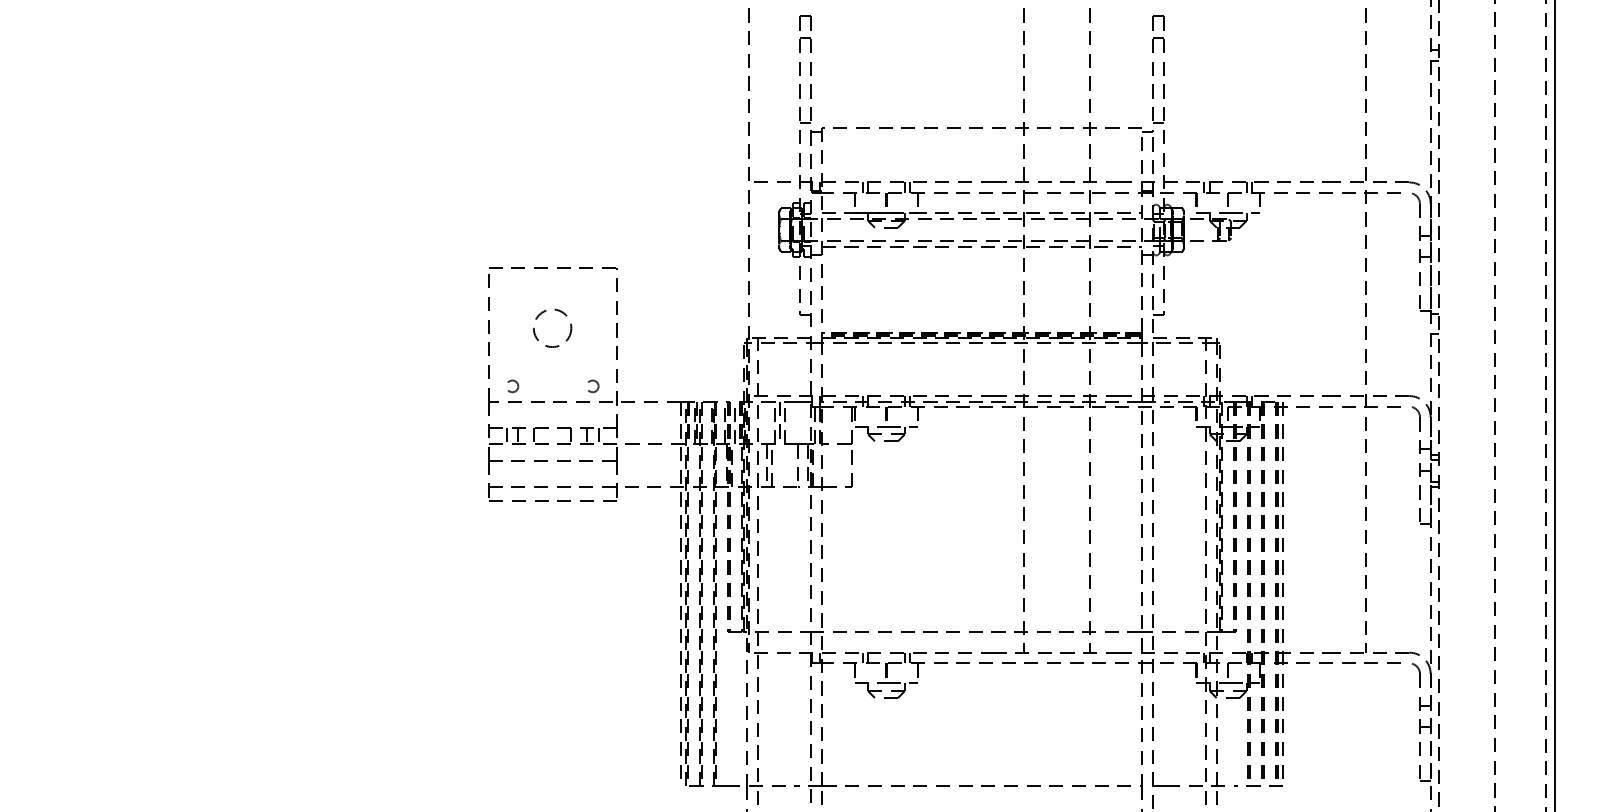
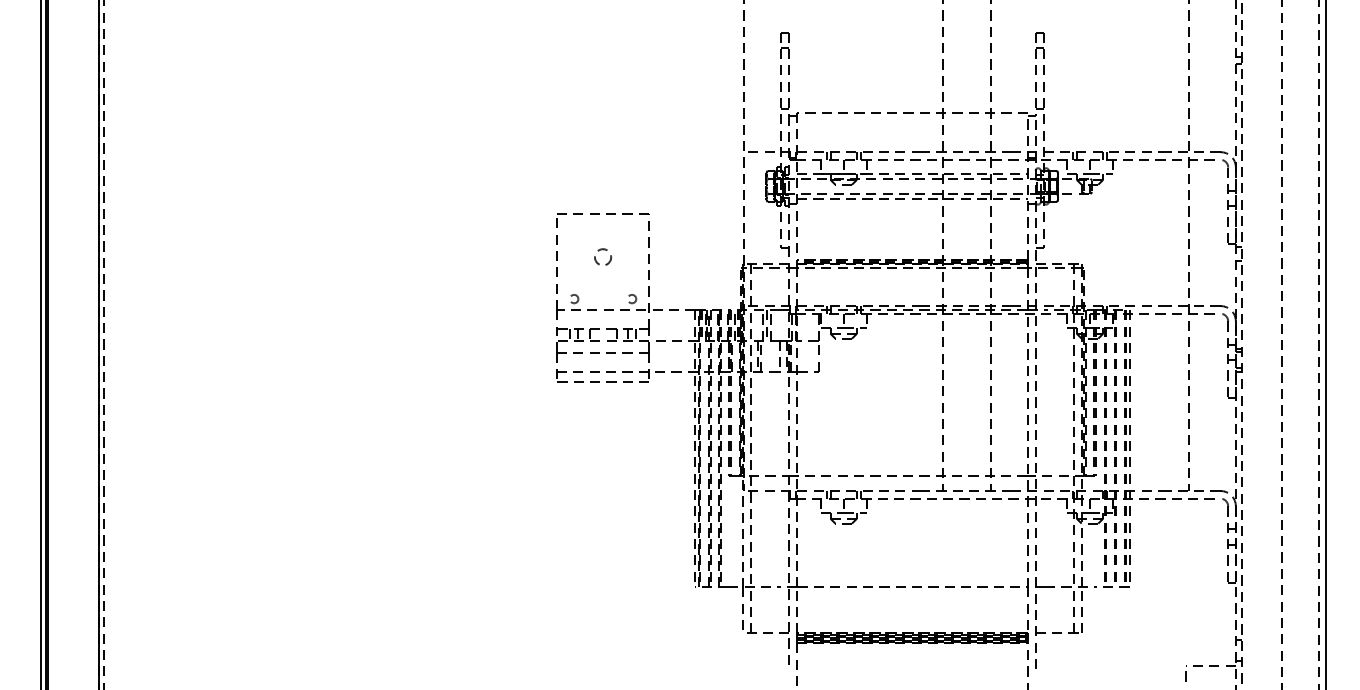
circle: (551, 328) -> (602, 257), size x0.6

